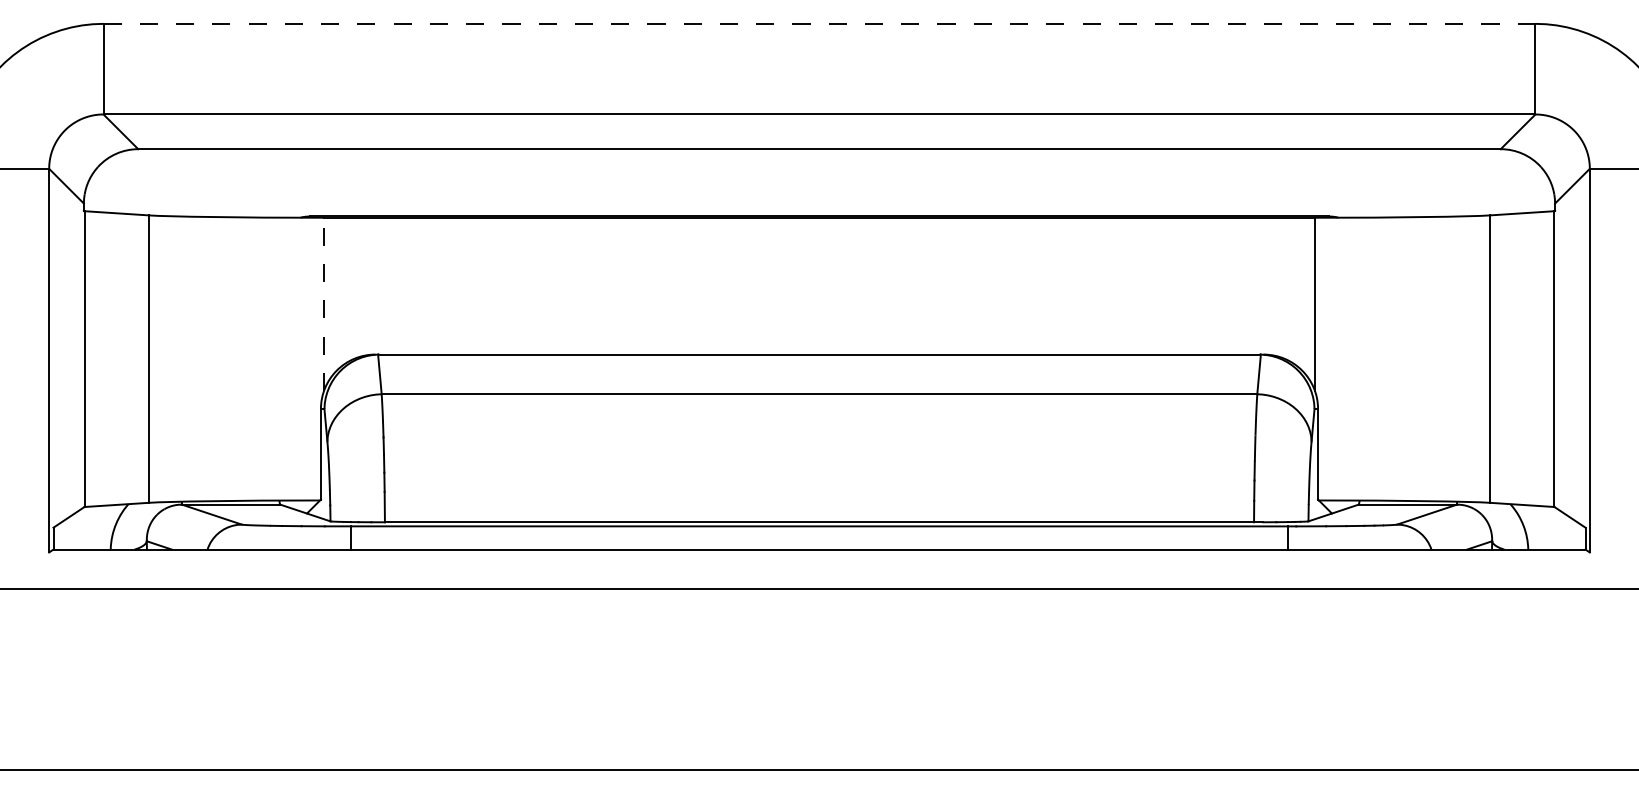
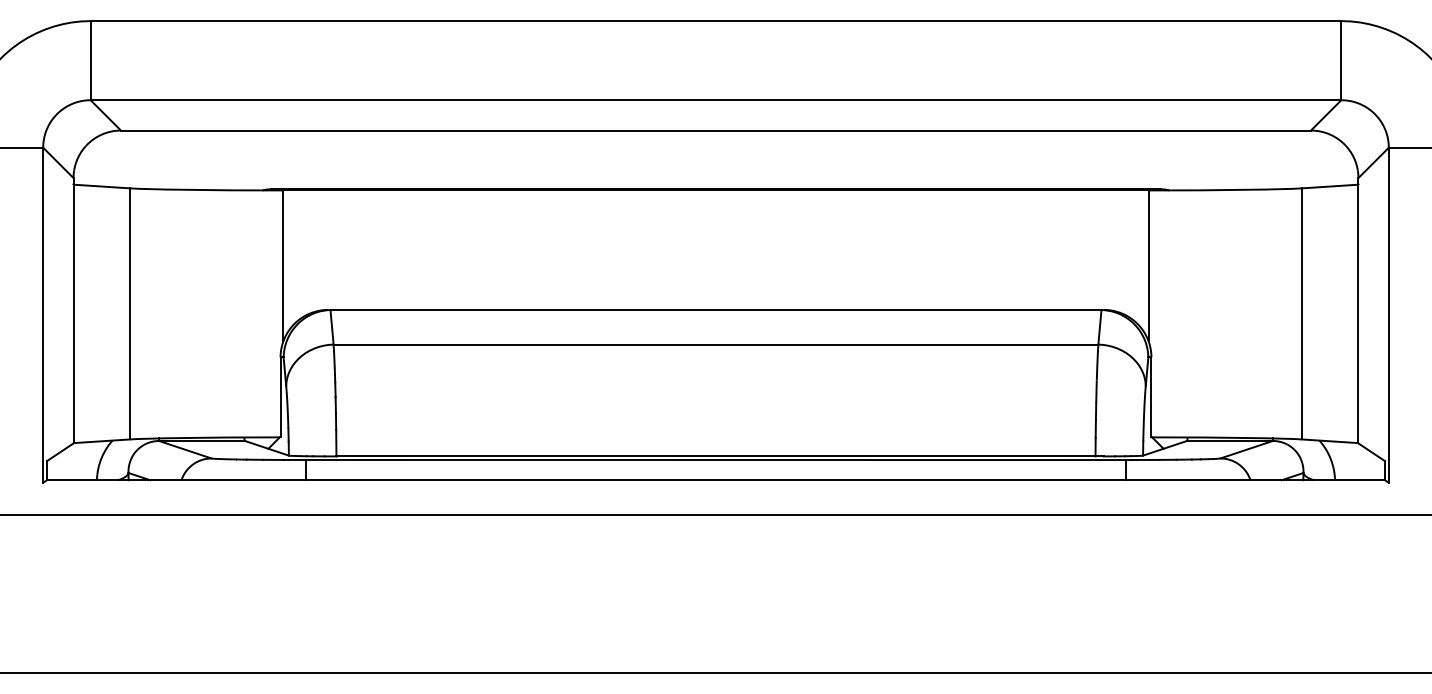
line: (819, 23) -> (716, 20), dashed -> solid
line: (324, 304) -> (283, 266), dashed -> solid

